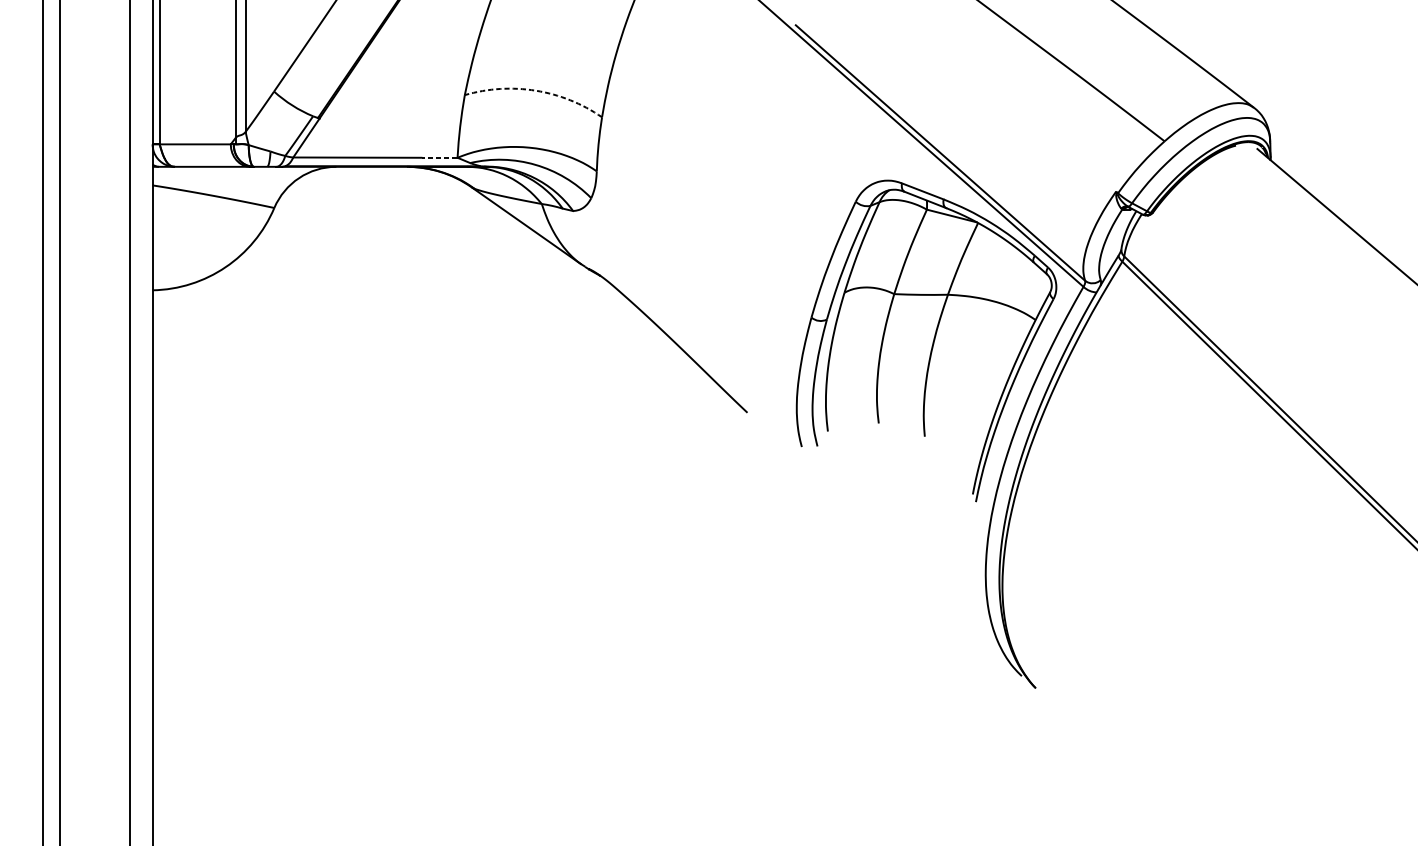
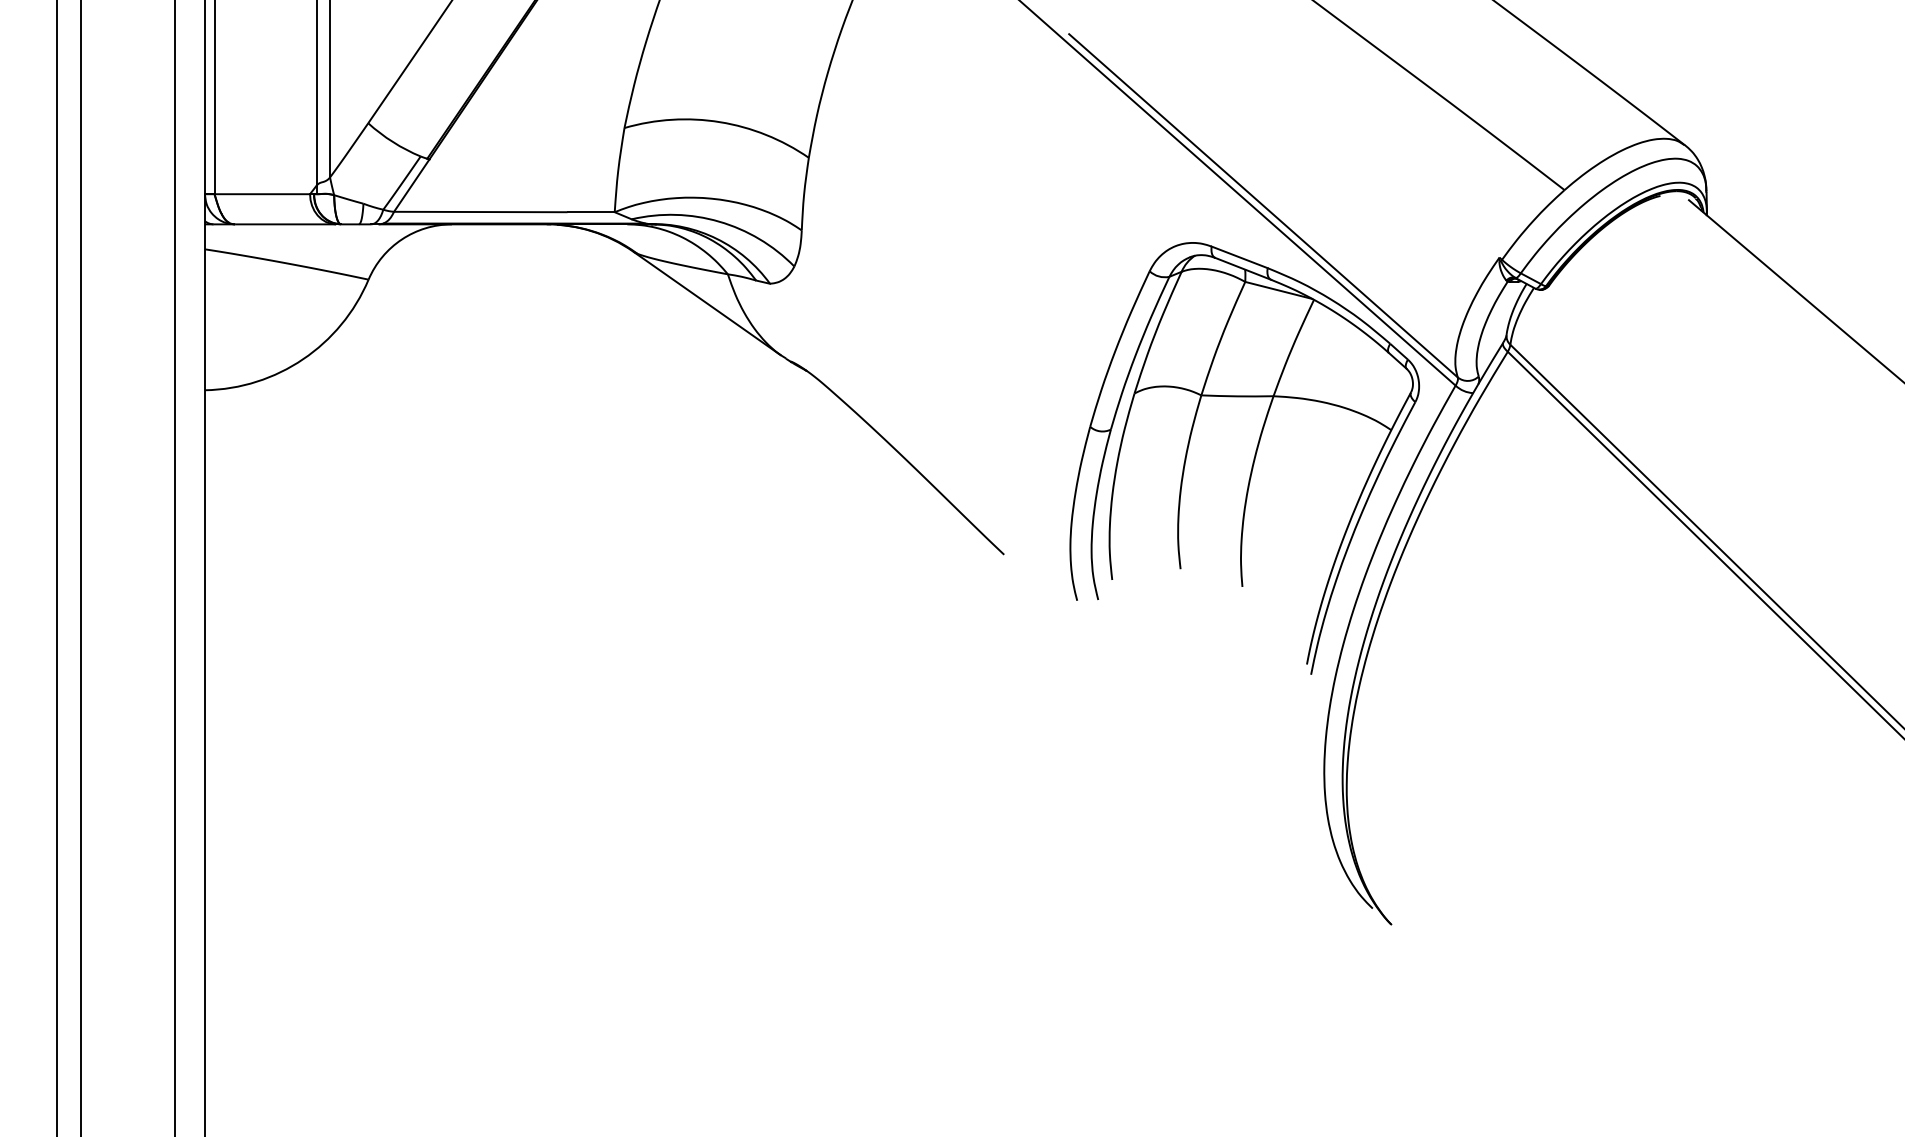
arc: (536, 90) -> (720, 122), dashed -> solid
line: (440, 157) -> (591, 212), dashed -> solid

